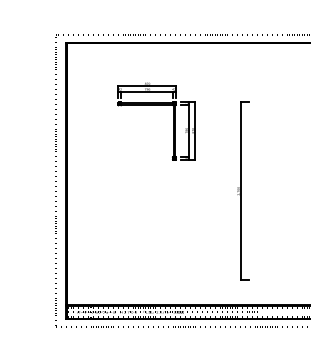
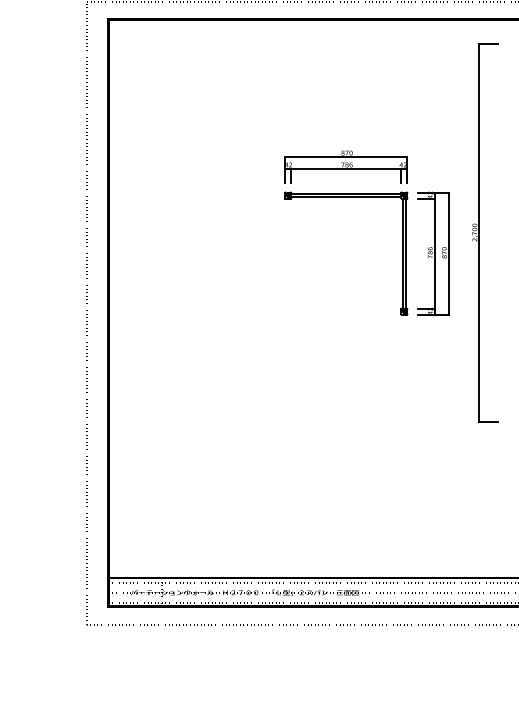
part: (156, 105) -> (366, 199), moved
part: (243, 190) -> (485, 231), moved

